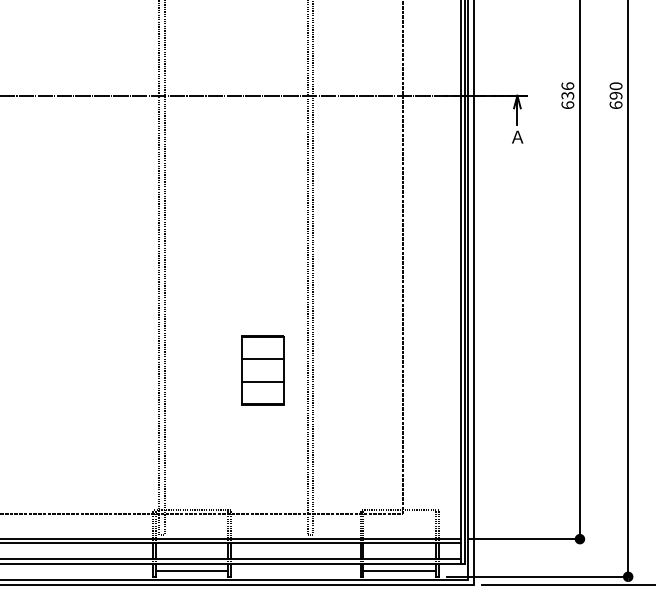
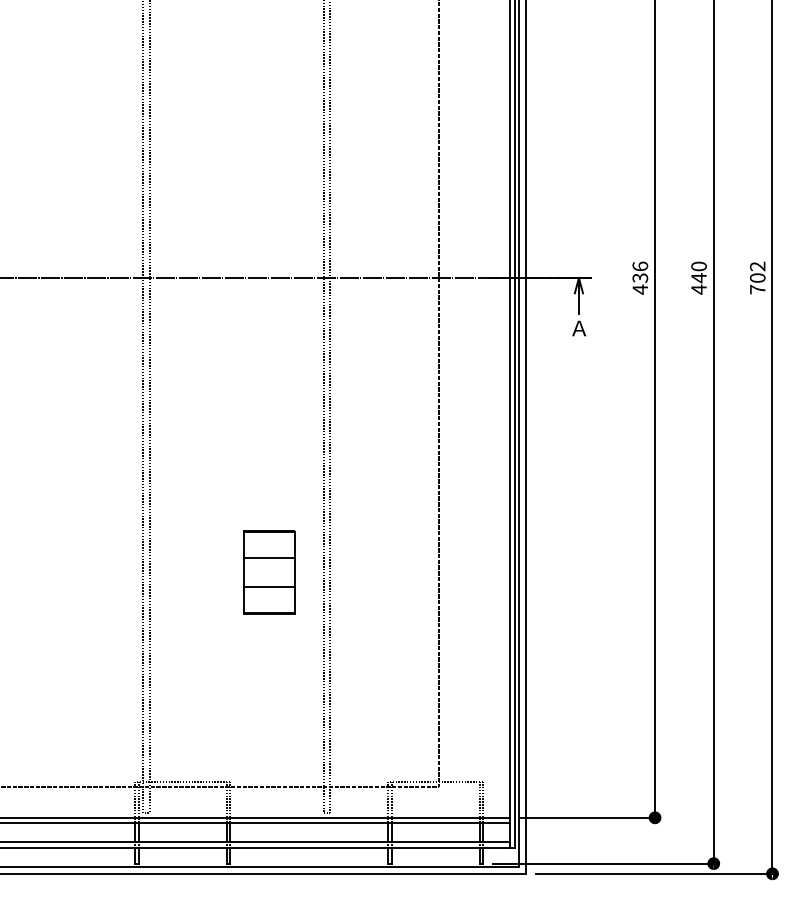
text: (615, 100) -> (698, 283), 690 -> 440
text: (567, 105) -> (640, 289), 636 -> 436
part: (263, 370) -> (269, 572), moved
line: (191, 570) -> (182, 856), removed
line: (399, 570) -> (435, 856), removed

